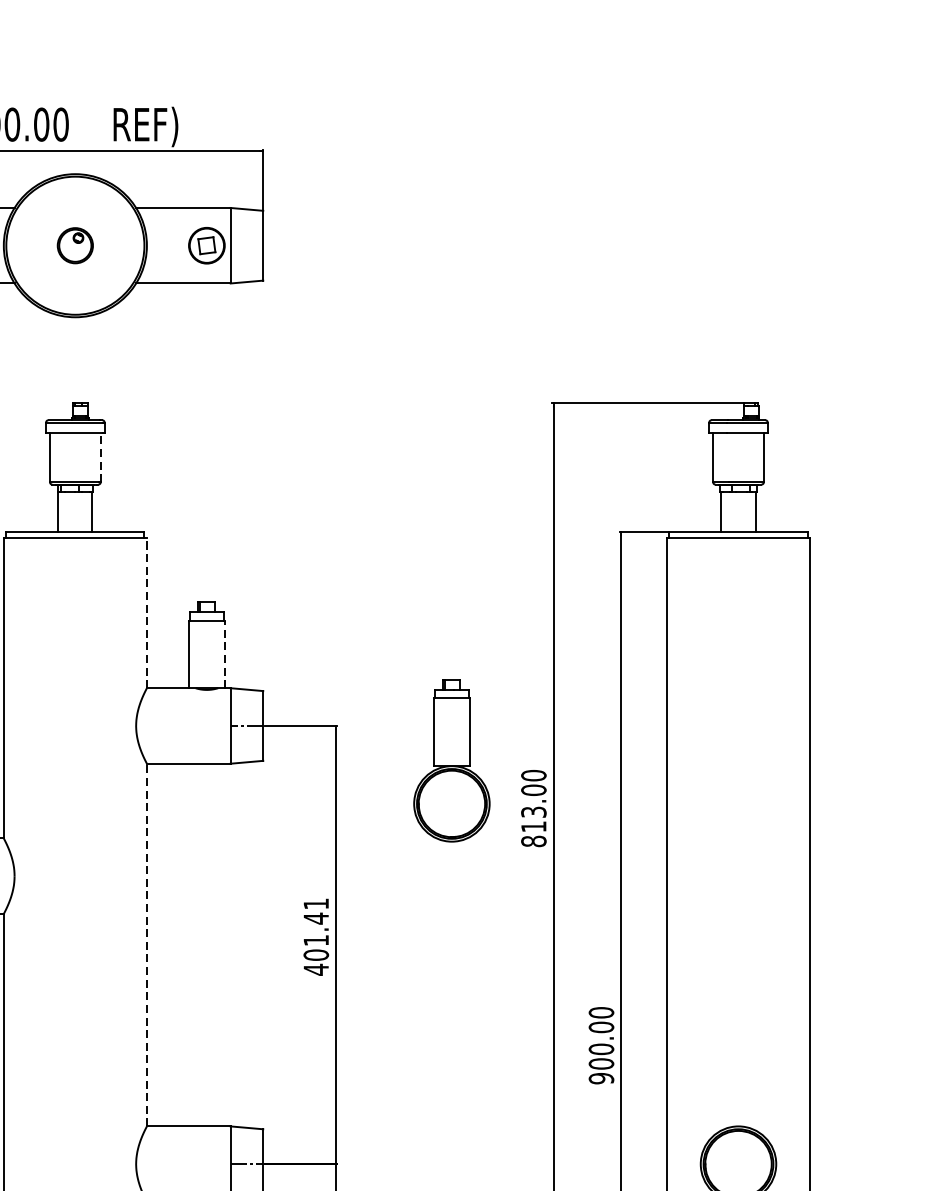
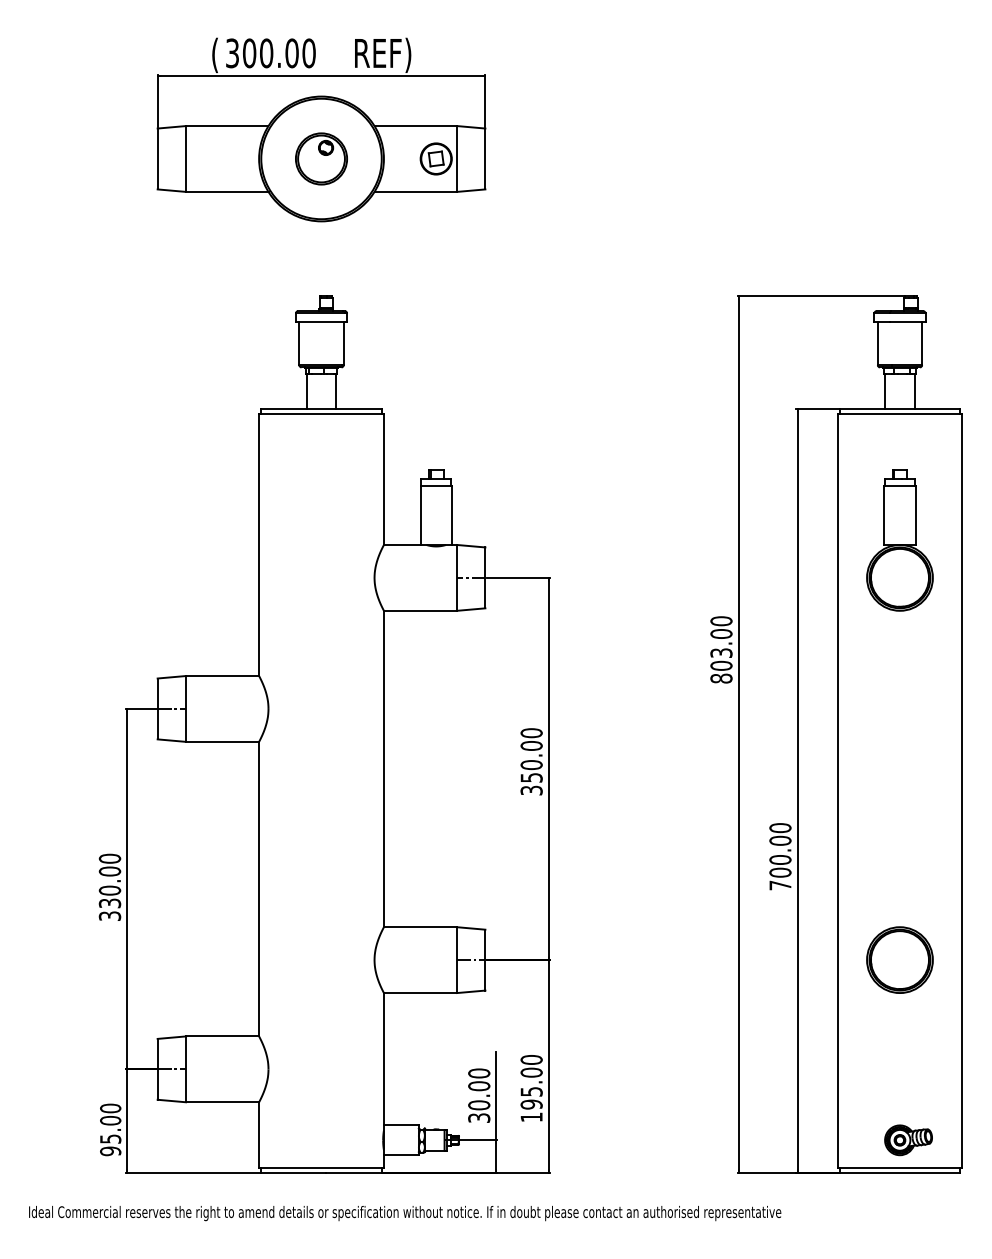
part: (75, 245) -> (321, 158), size x1.67
line: (100, 457) -> (343, 343), dashed -> solid
line: (146, 613) -> (383, 479), dashed -> solid
line: (224, 654) -> (451, 515), dashed -> solid
part: (451, 761) -> (899, 540), moved
text: (533, 826) -> (721, 665), 813.00 -> 803.00
text: (316, 936) -> (531, 761), 401.41 -> 350.00
line: (146, 944) -> (383, 768), dashed -> solid
text: (601, 1078) -> (780, 885), 900.00 -> 700.00

